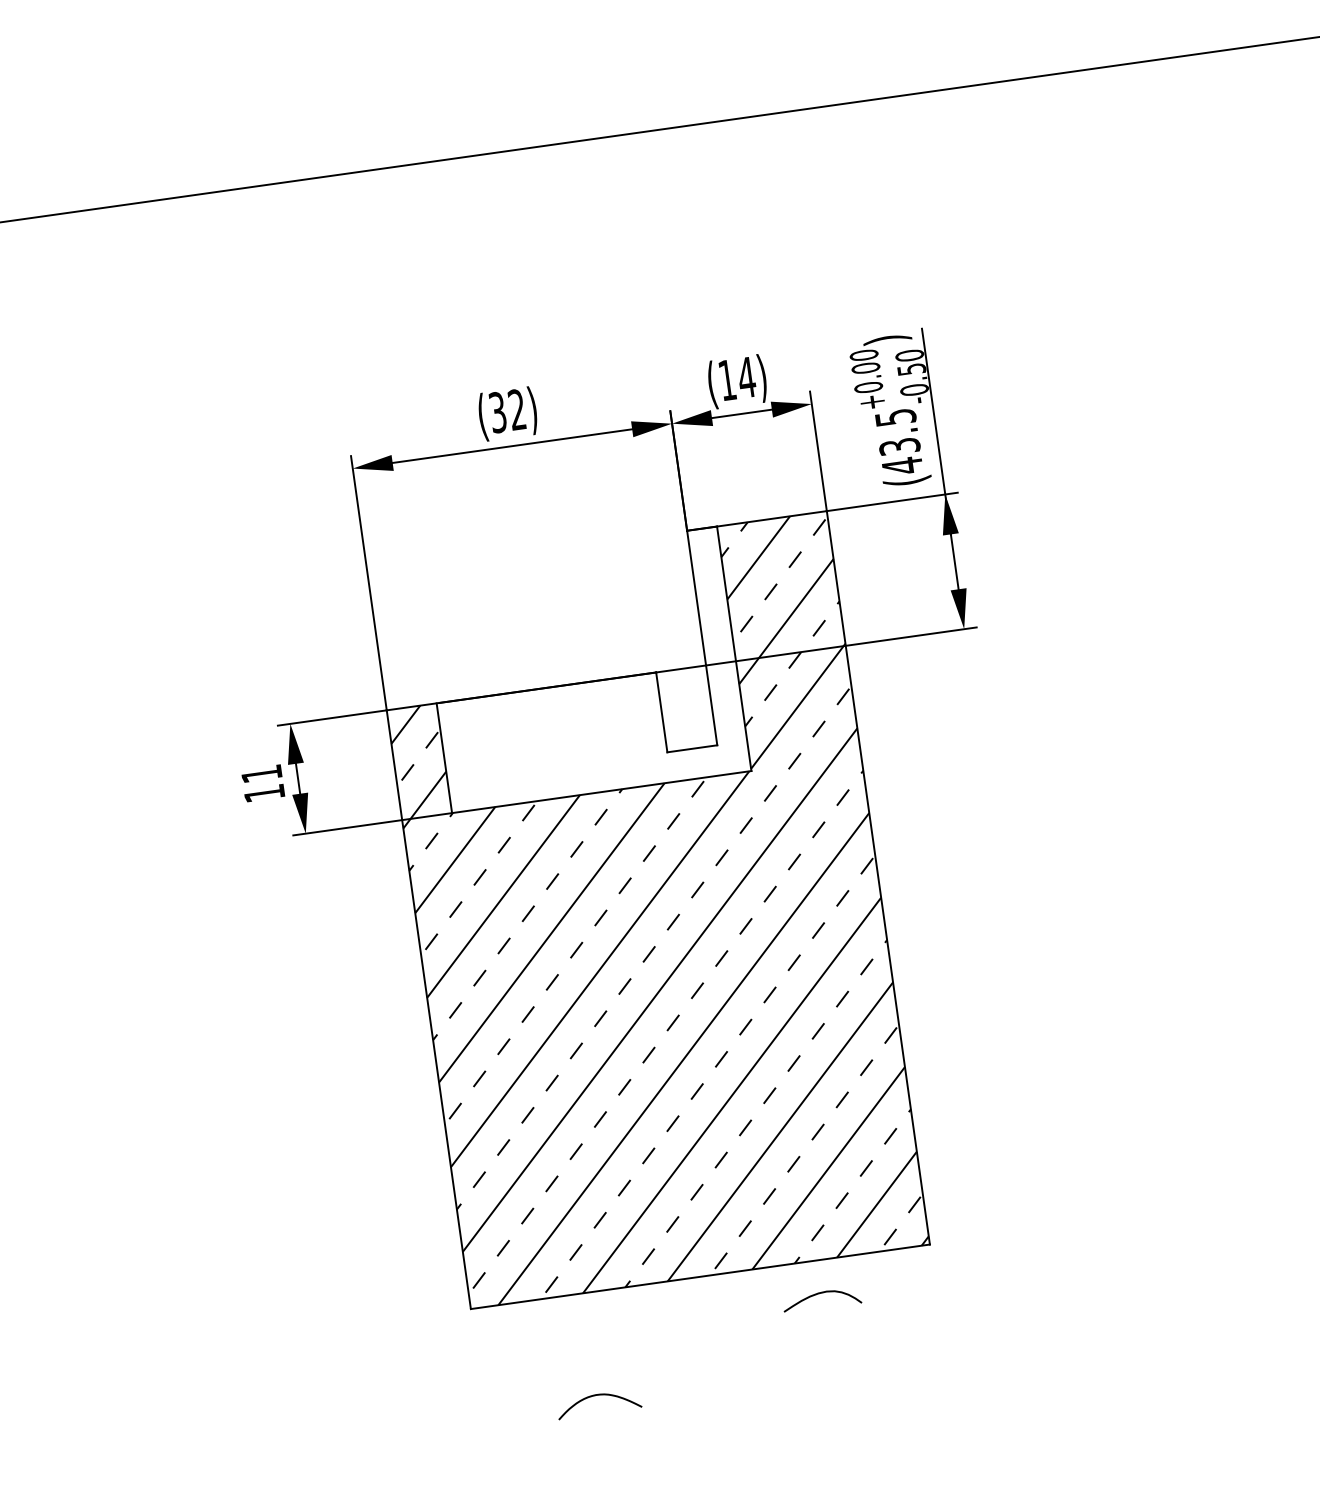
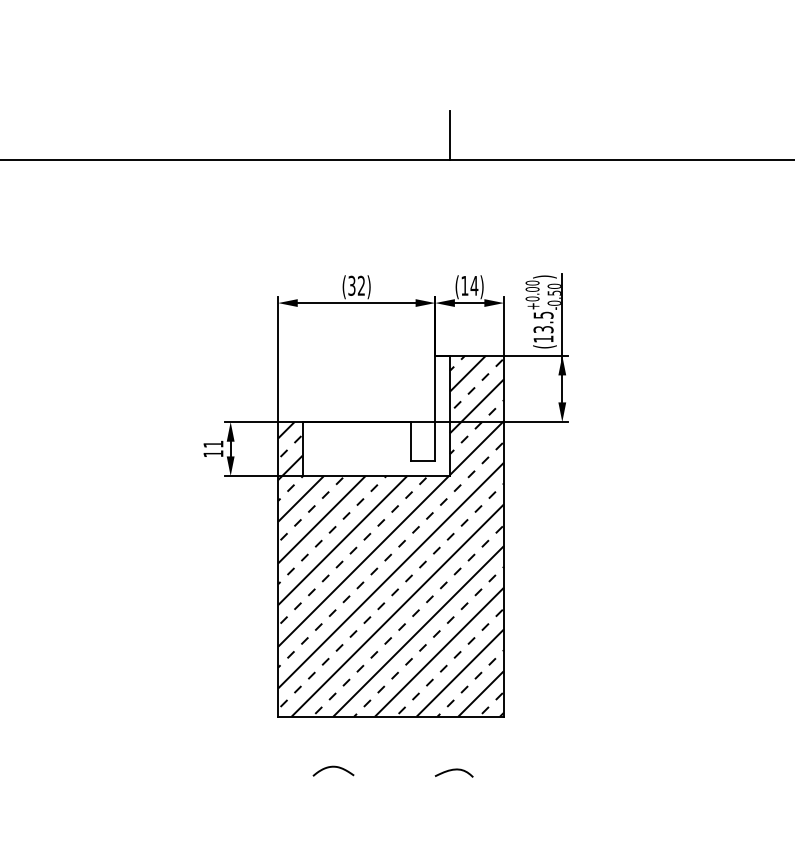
line: (653, 79) -> (449, 135), added
text: (902, 466) -> (543, 339), (43.5 -> (13.5
curve: (819, 1294) -> (453, 770), moved

